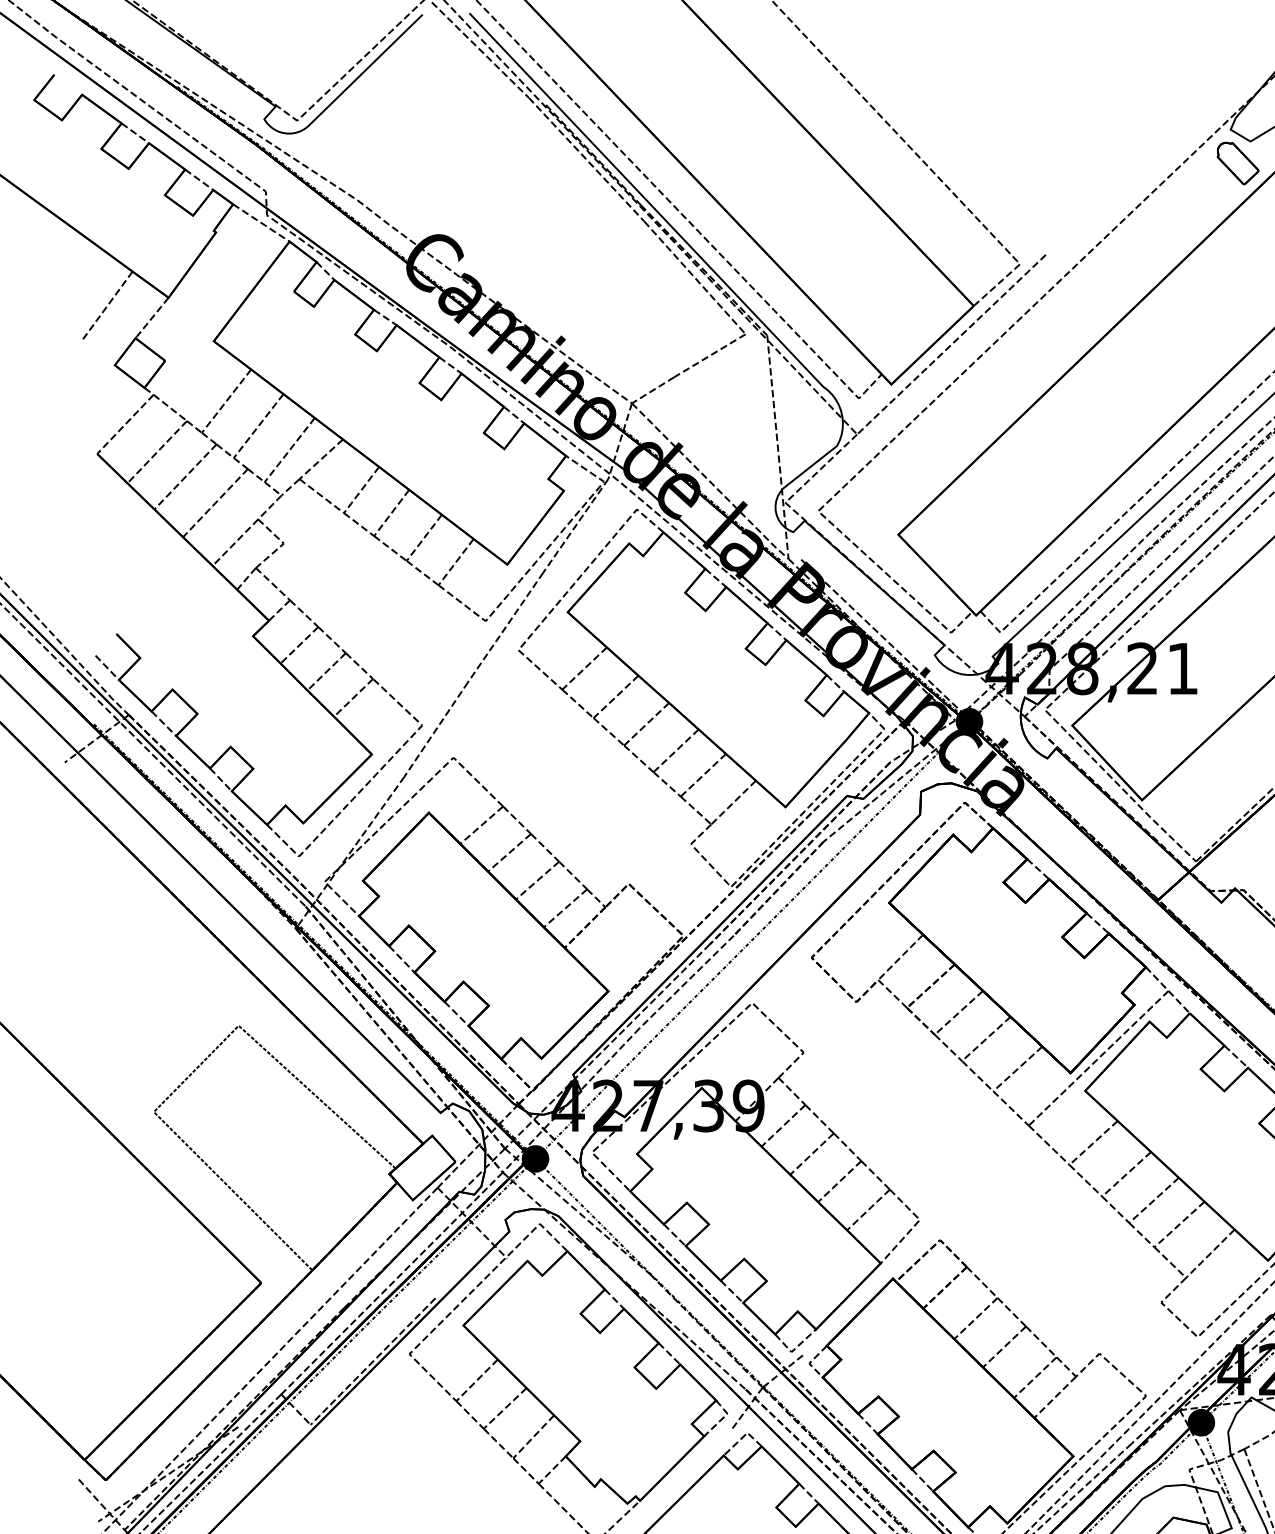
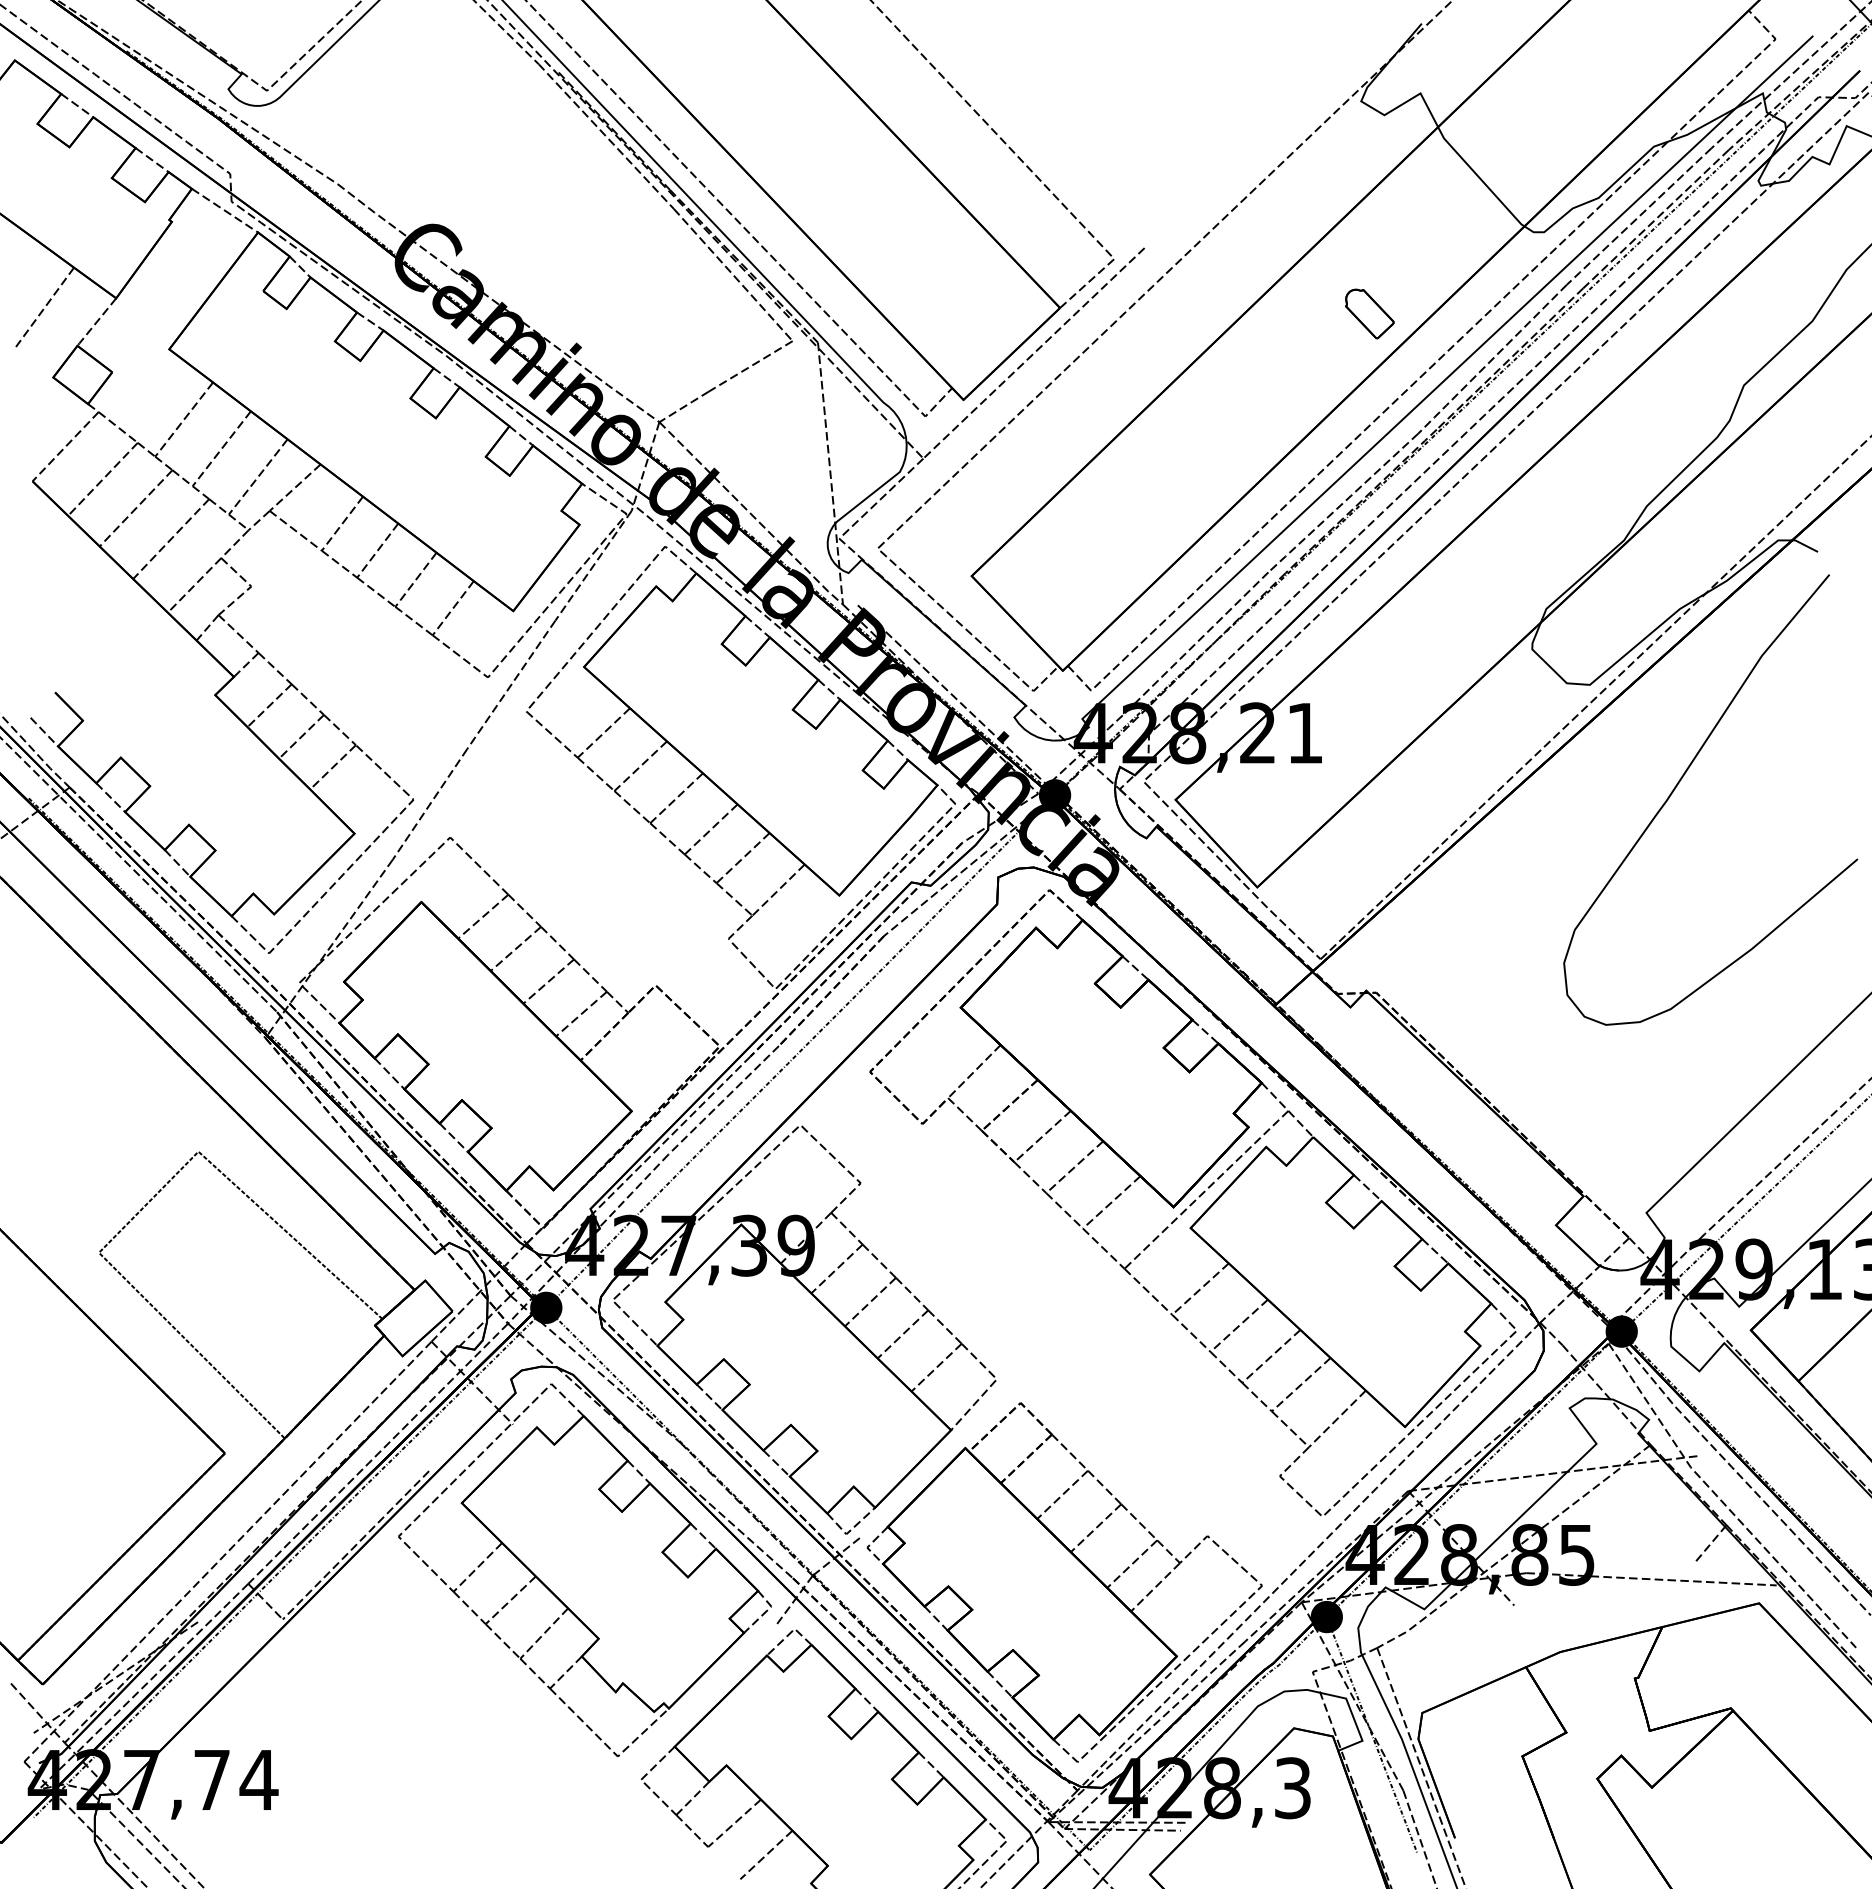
part: (1237, 163) -> (1369, 313), moved

